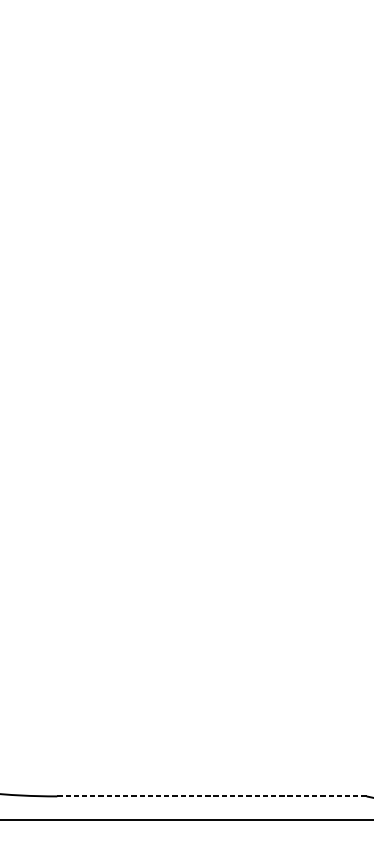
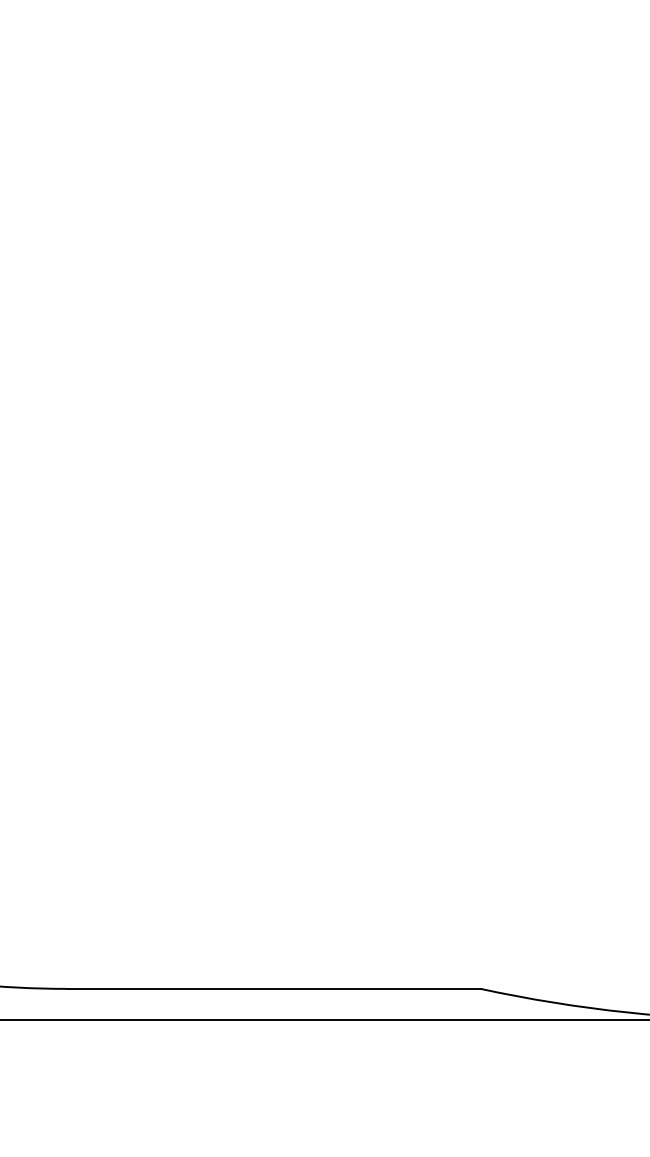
line: (211, 796) -> (273, 988), dashed -> solid

